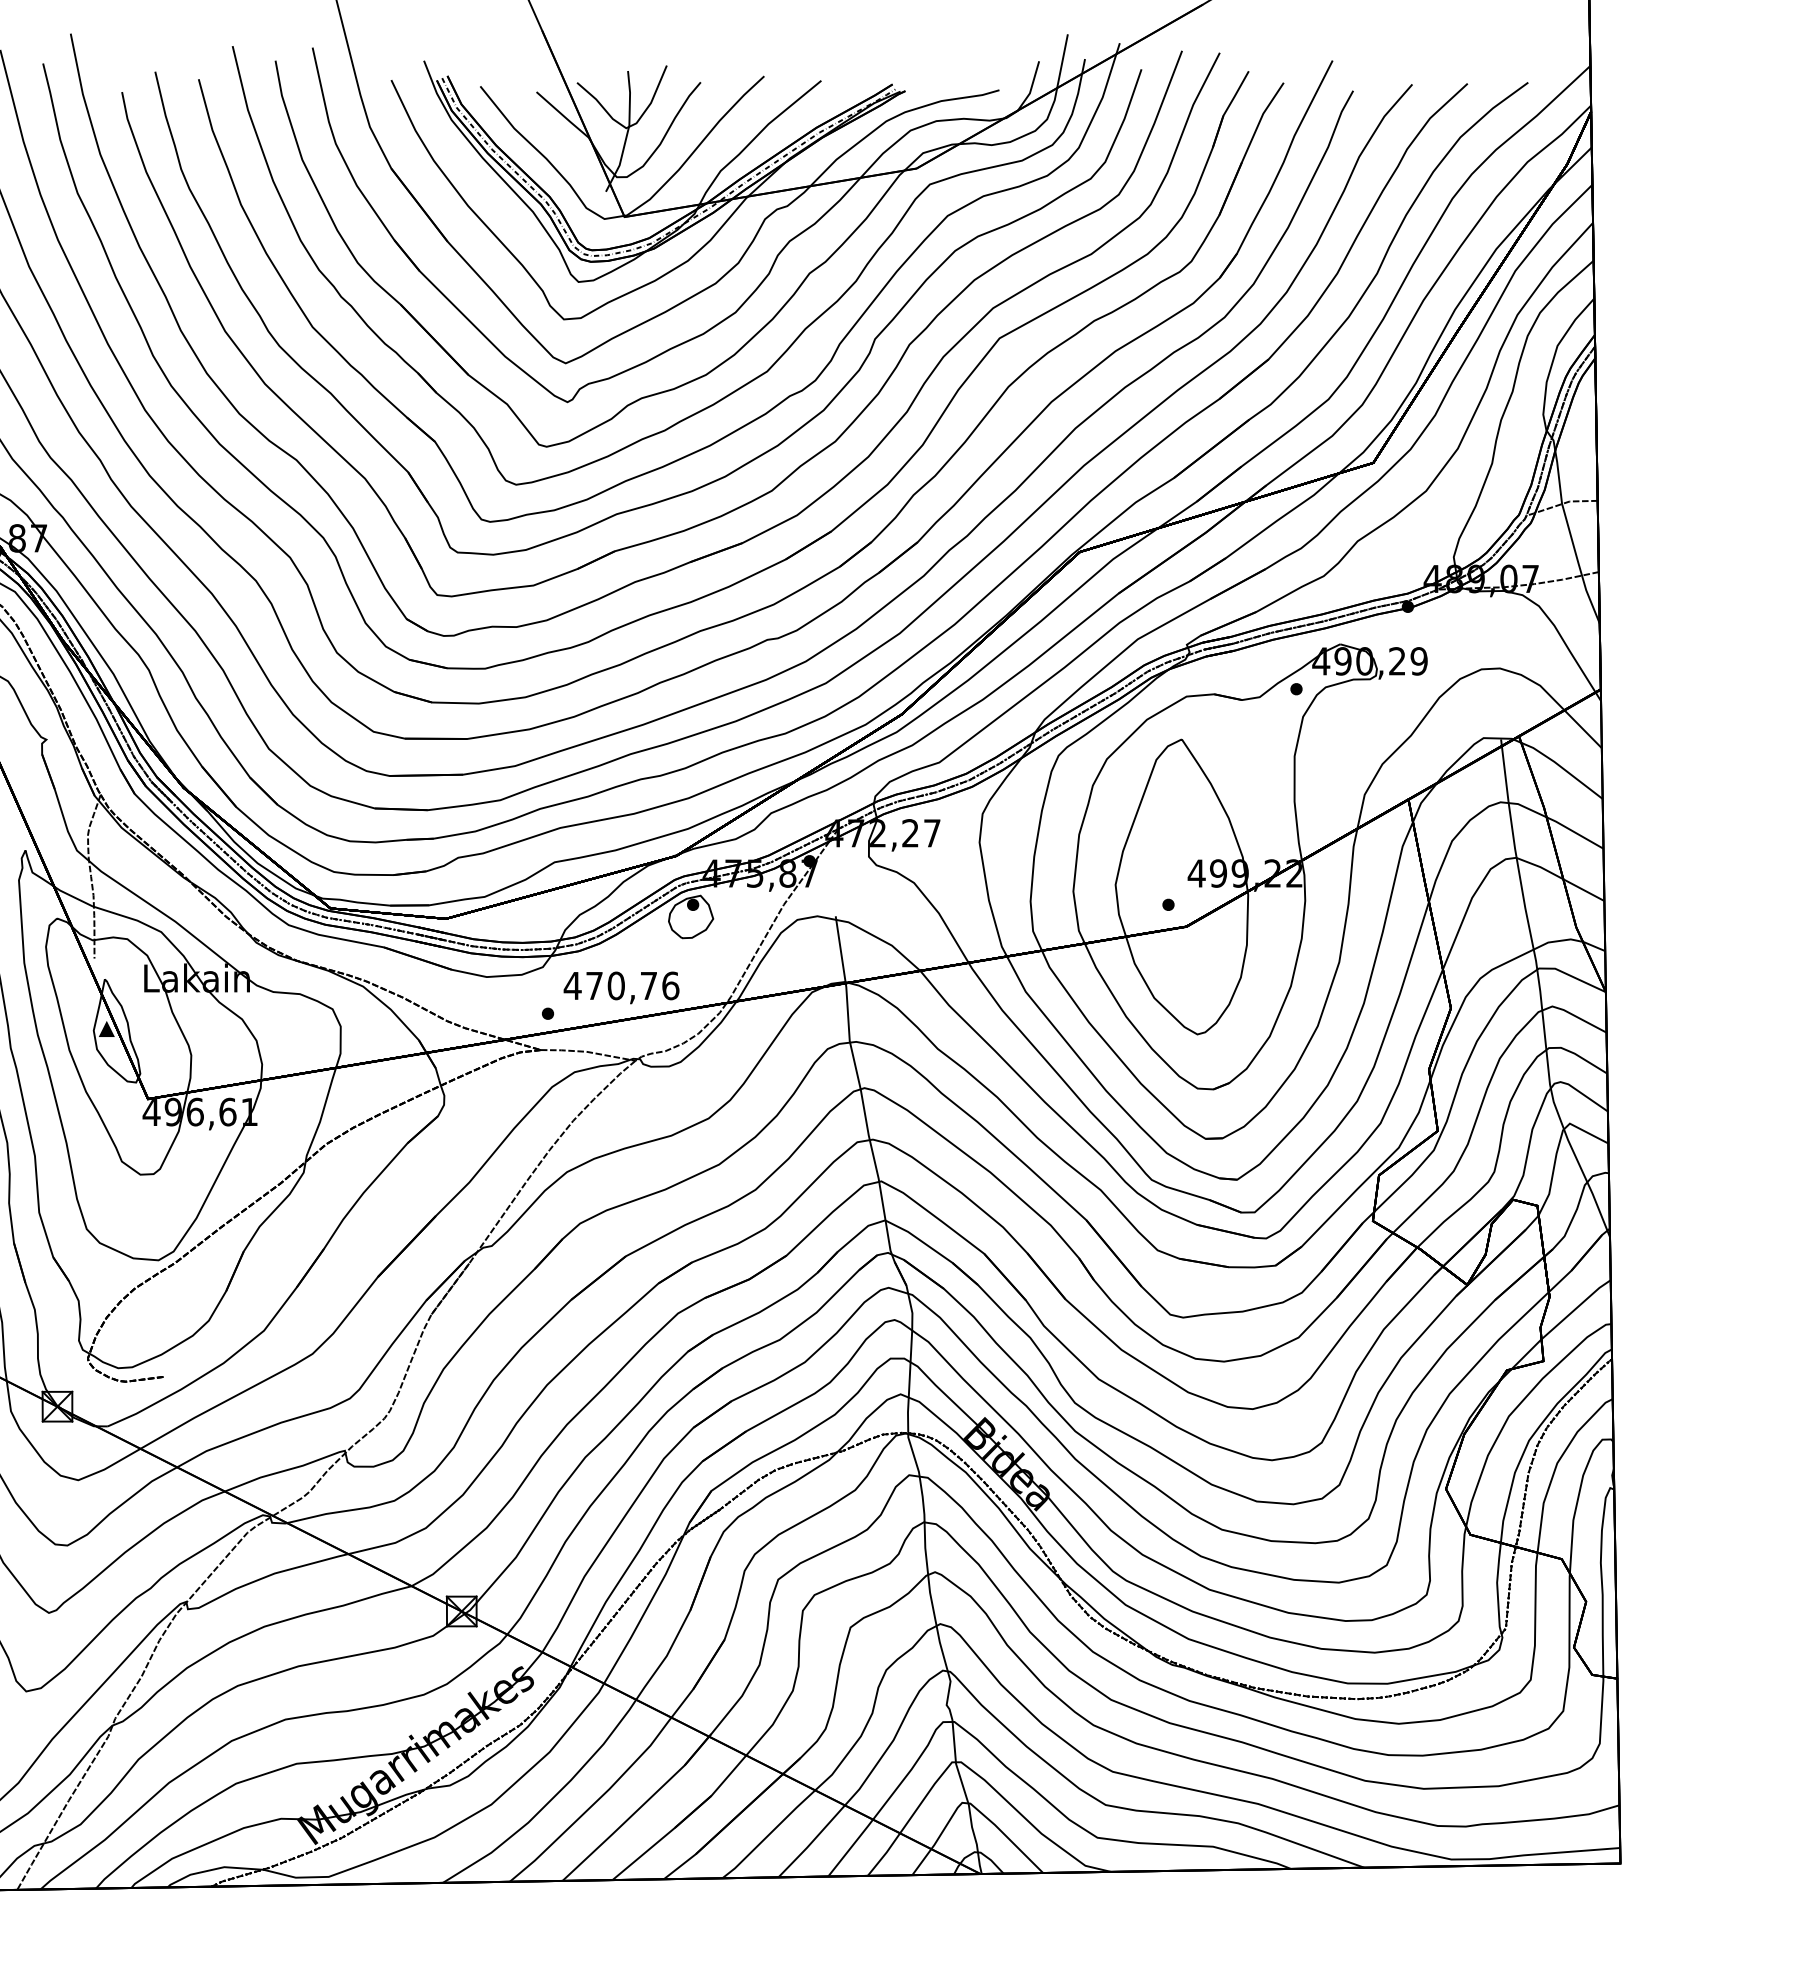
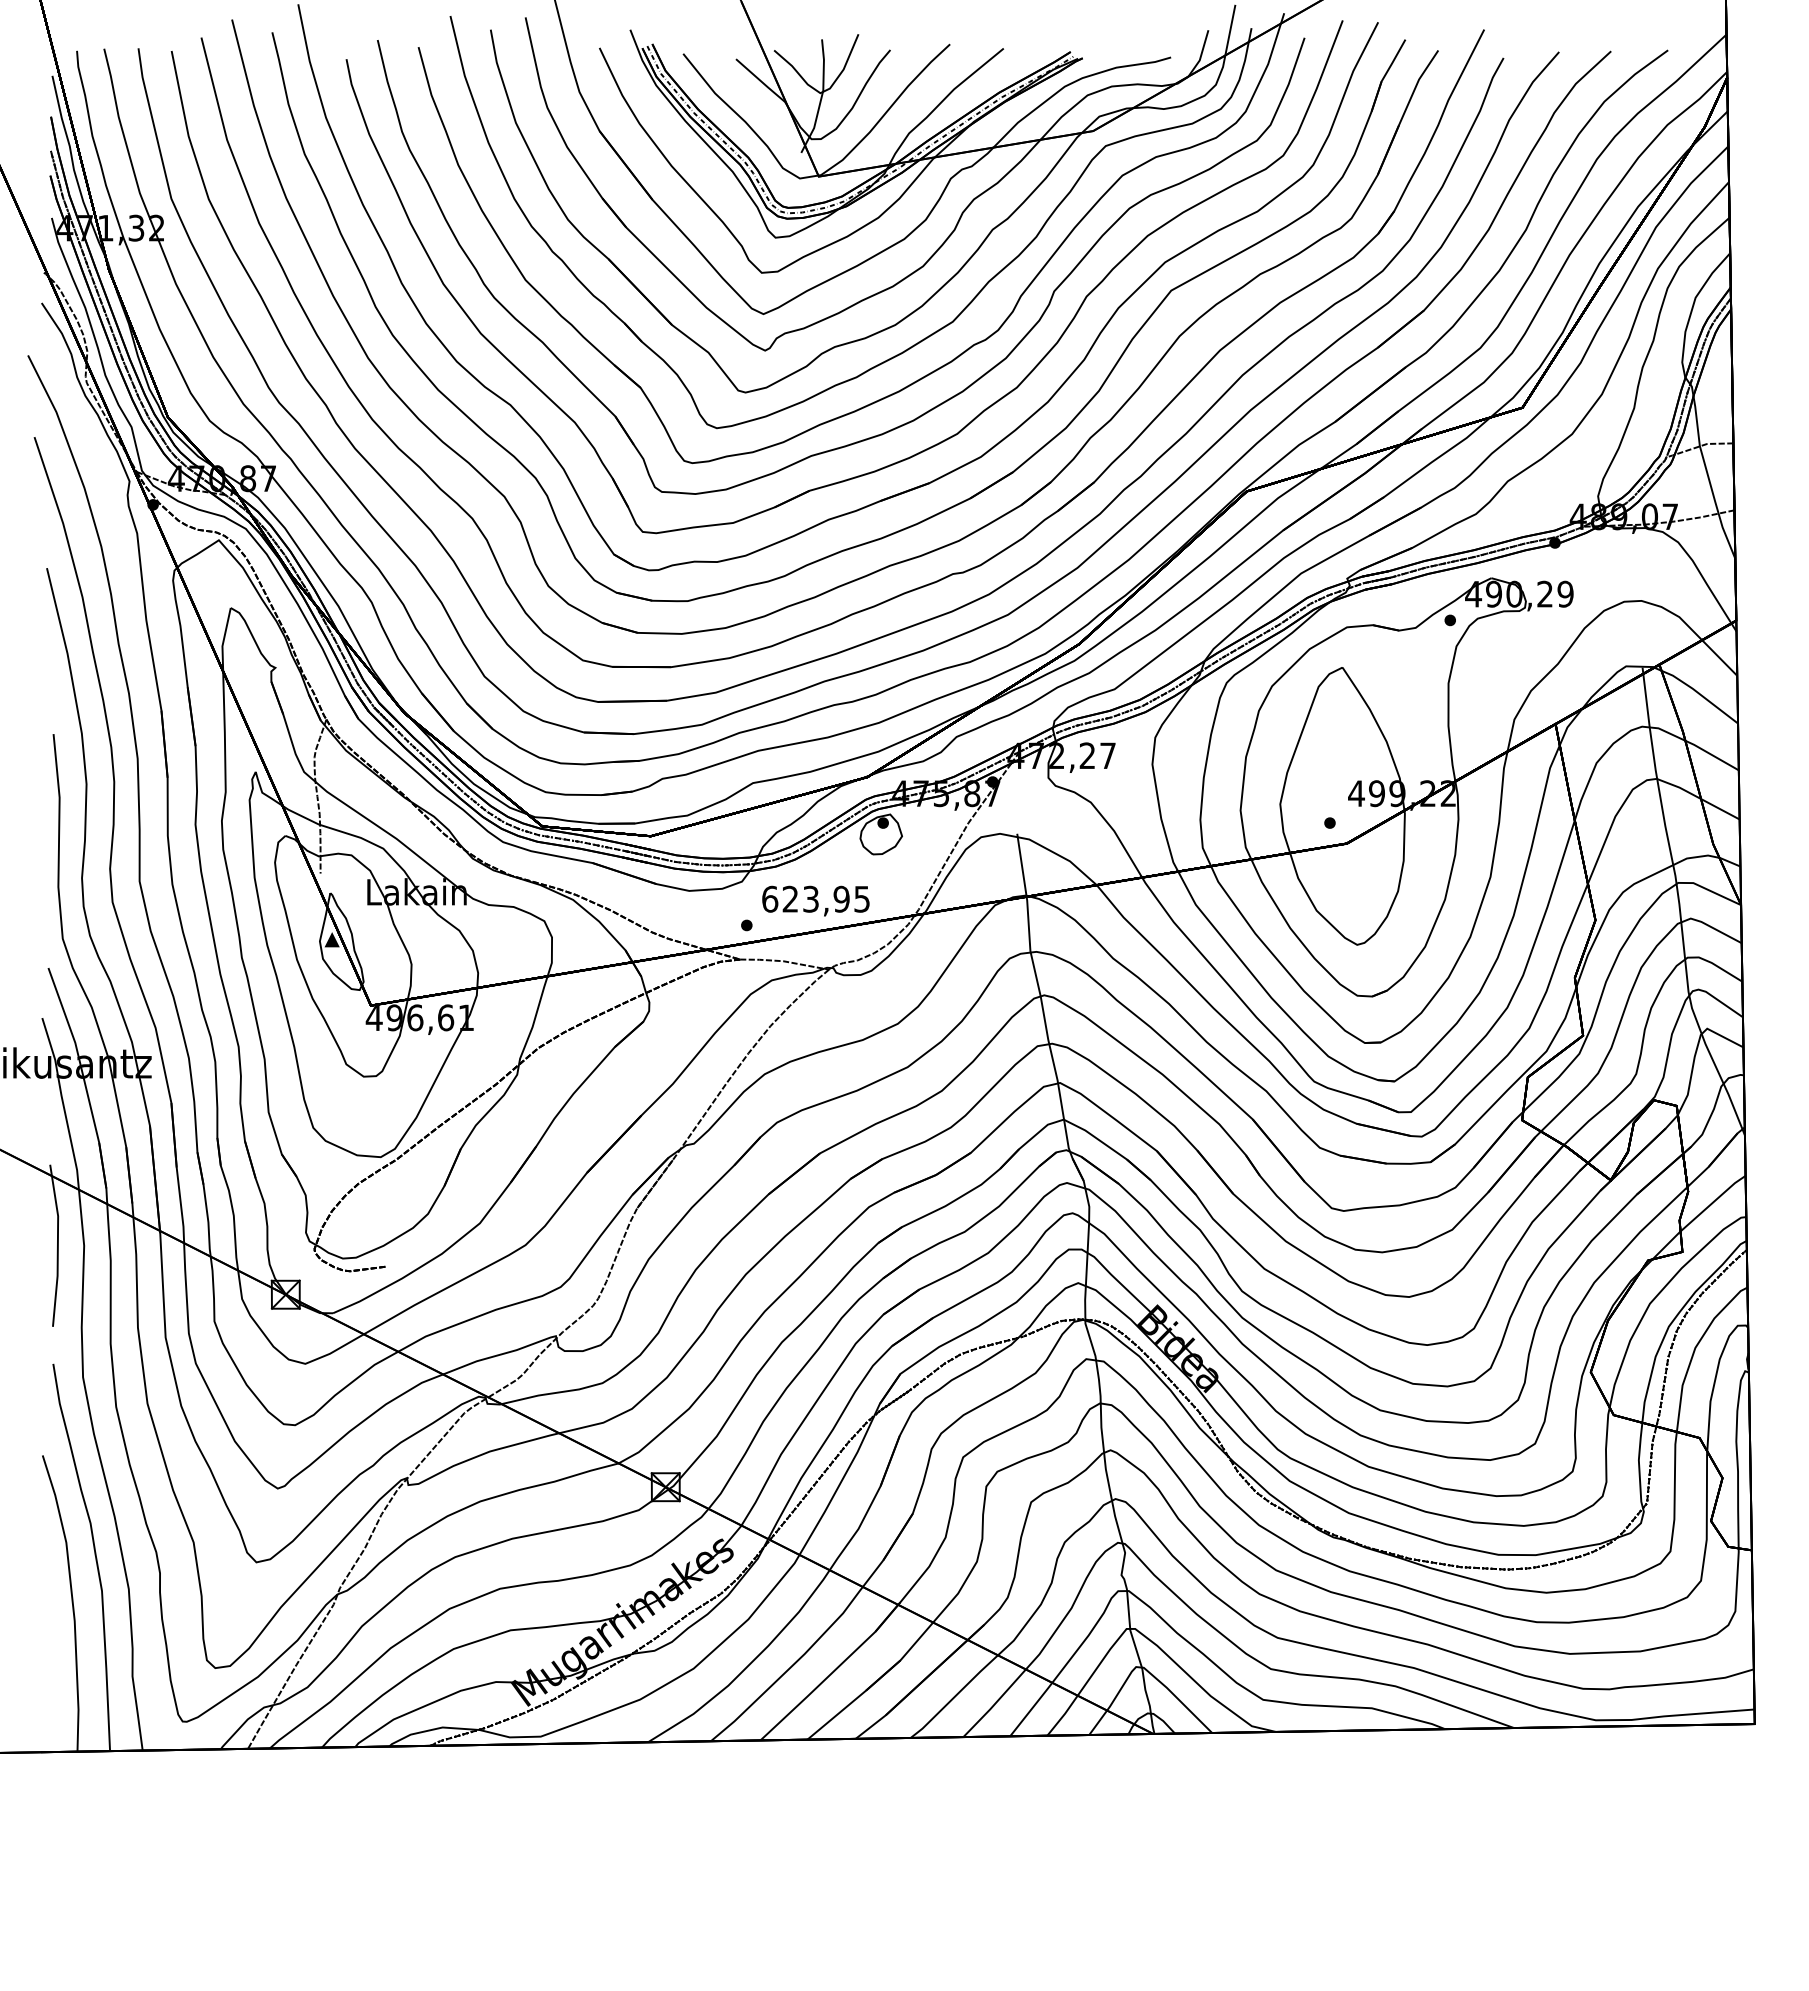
text: (621, 985) -> (815, 898), 470,76 -> 623,95

